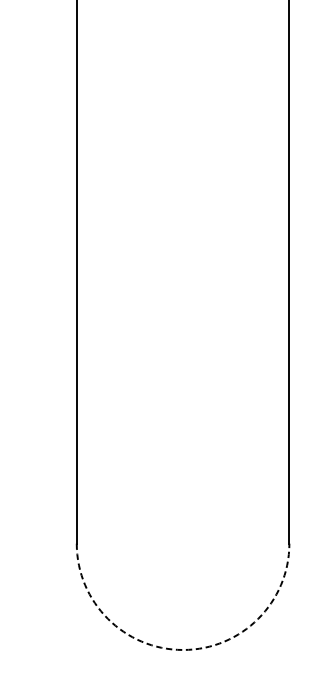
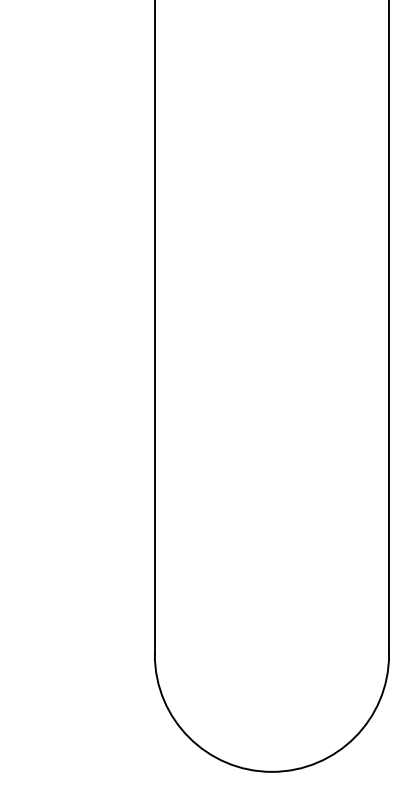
arc: (182, 649) -> (271, 771), dashed -> solid

